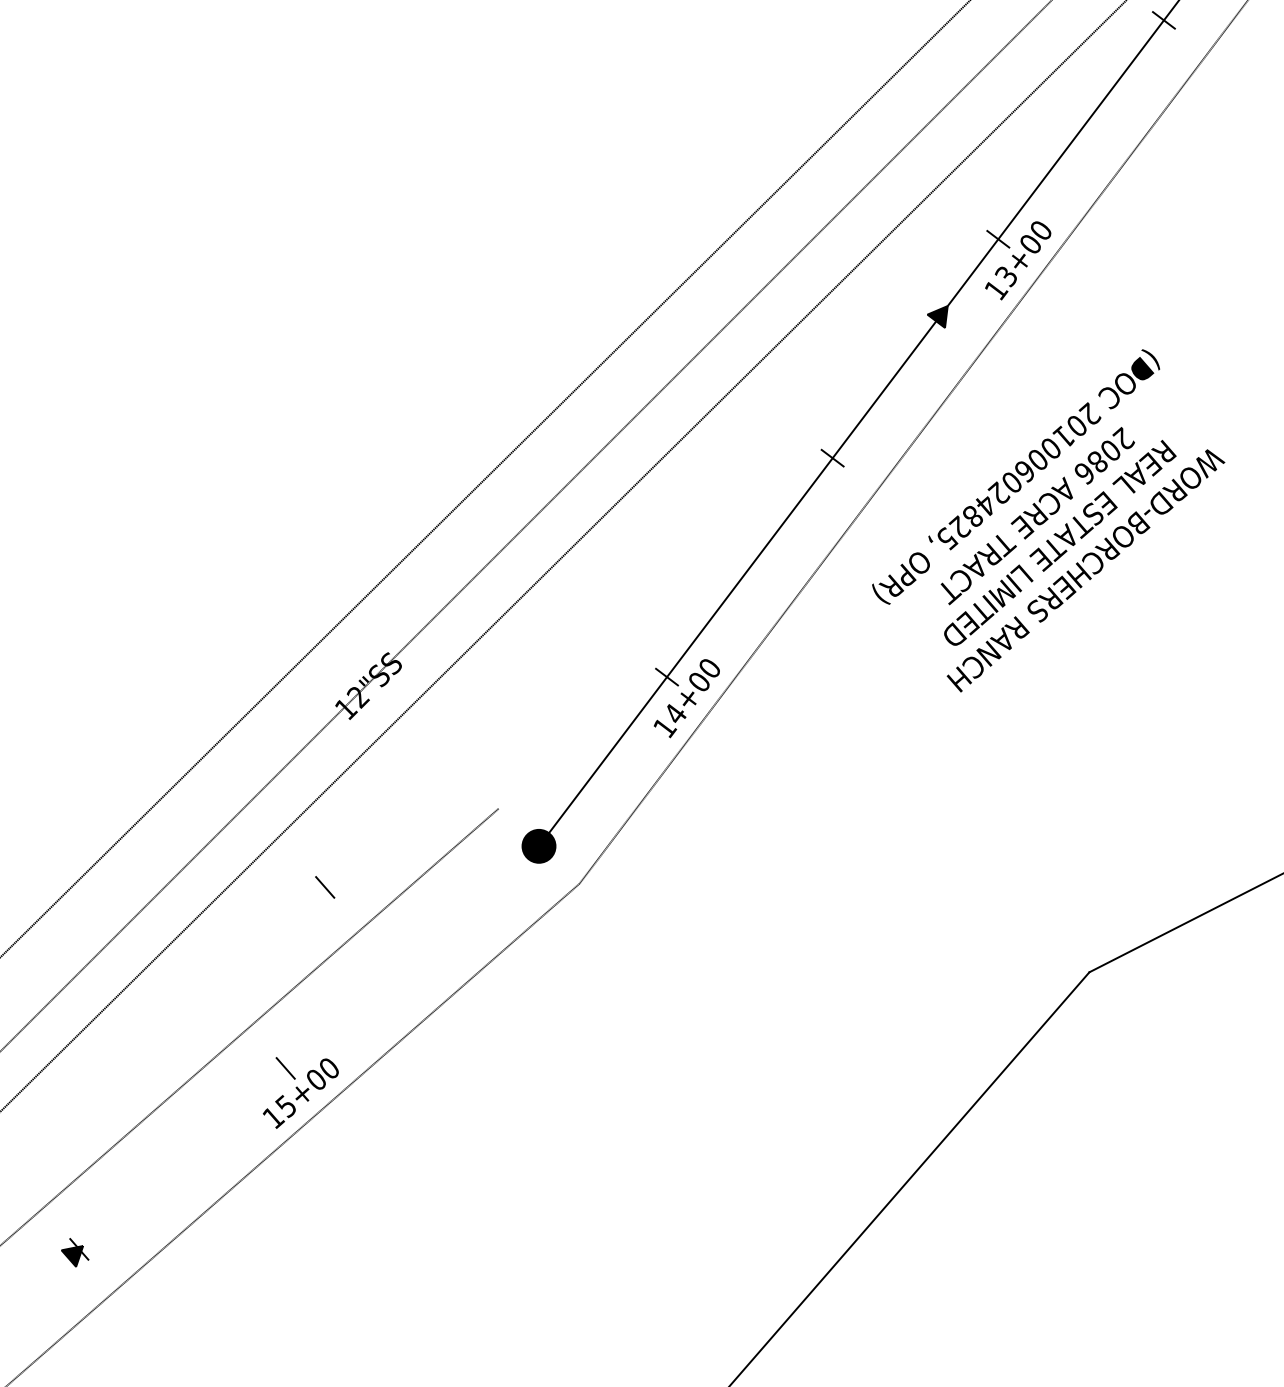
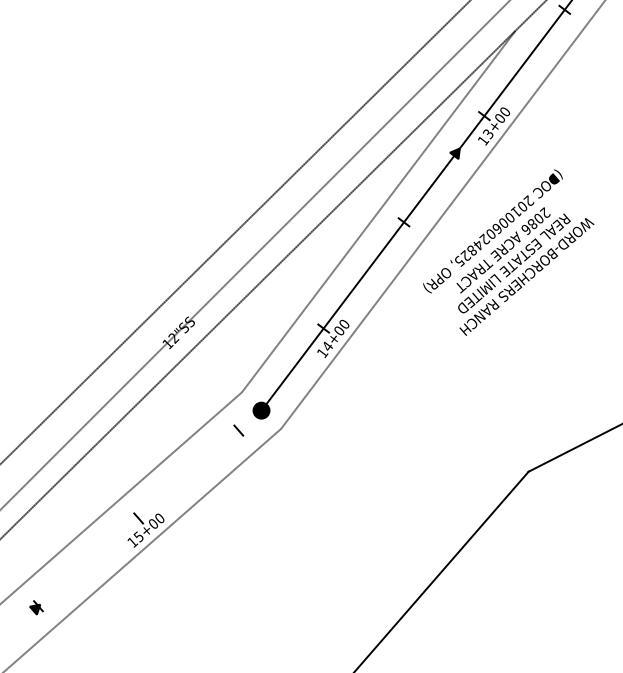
line: (780, 435) -> (378, 211), added
line: (324, 887) -> (238, 430), moved

